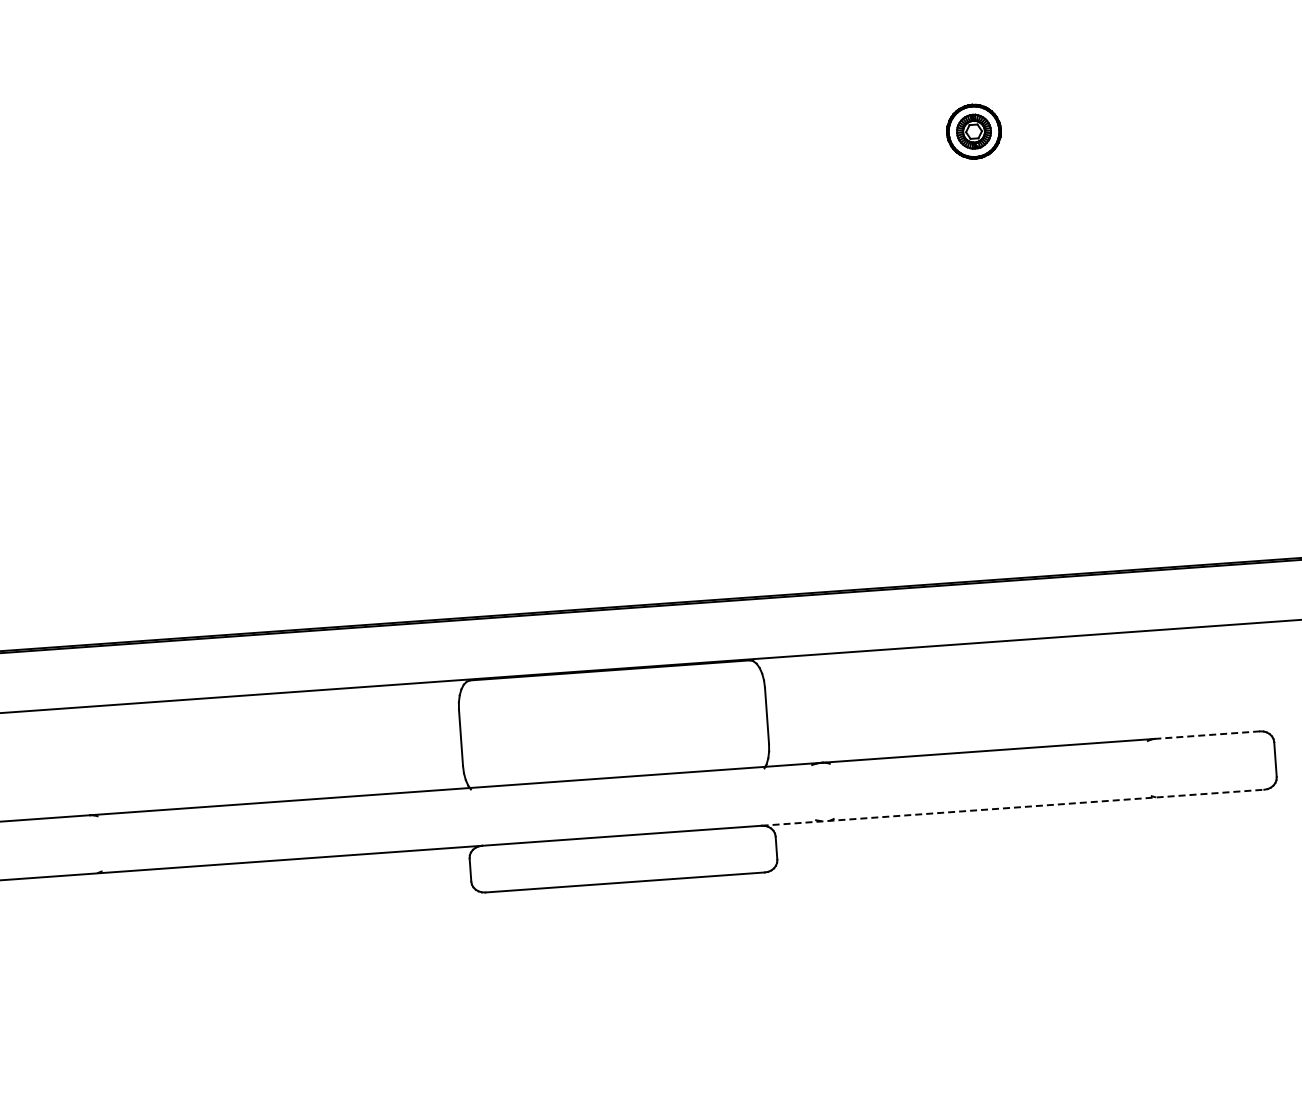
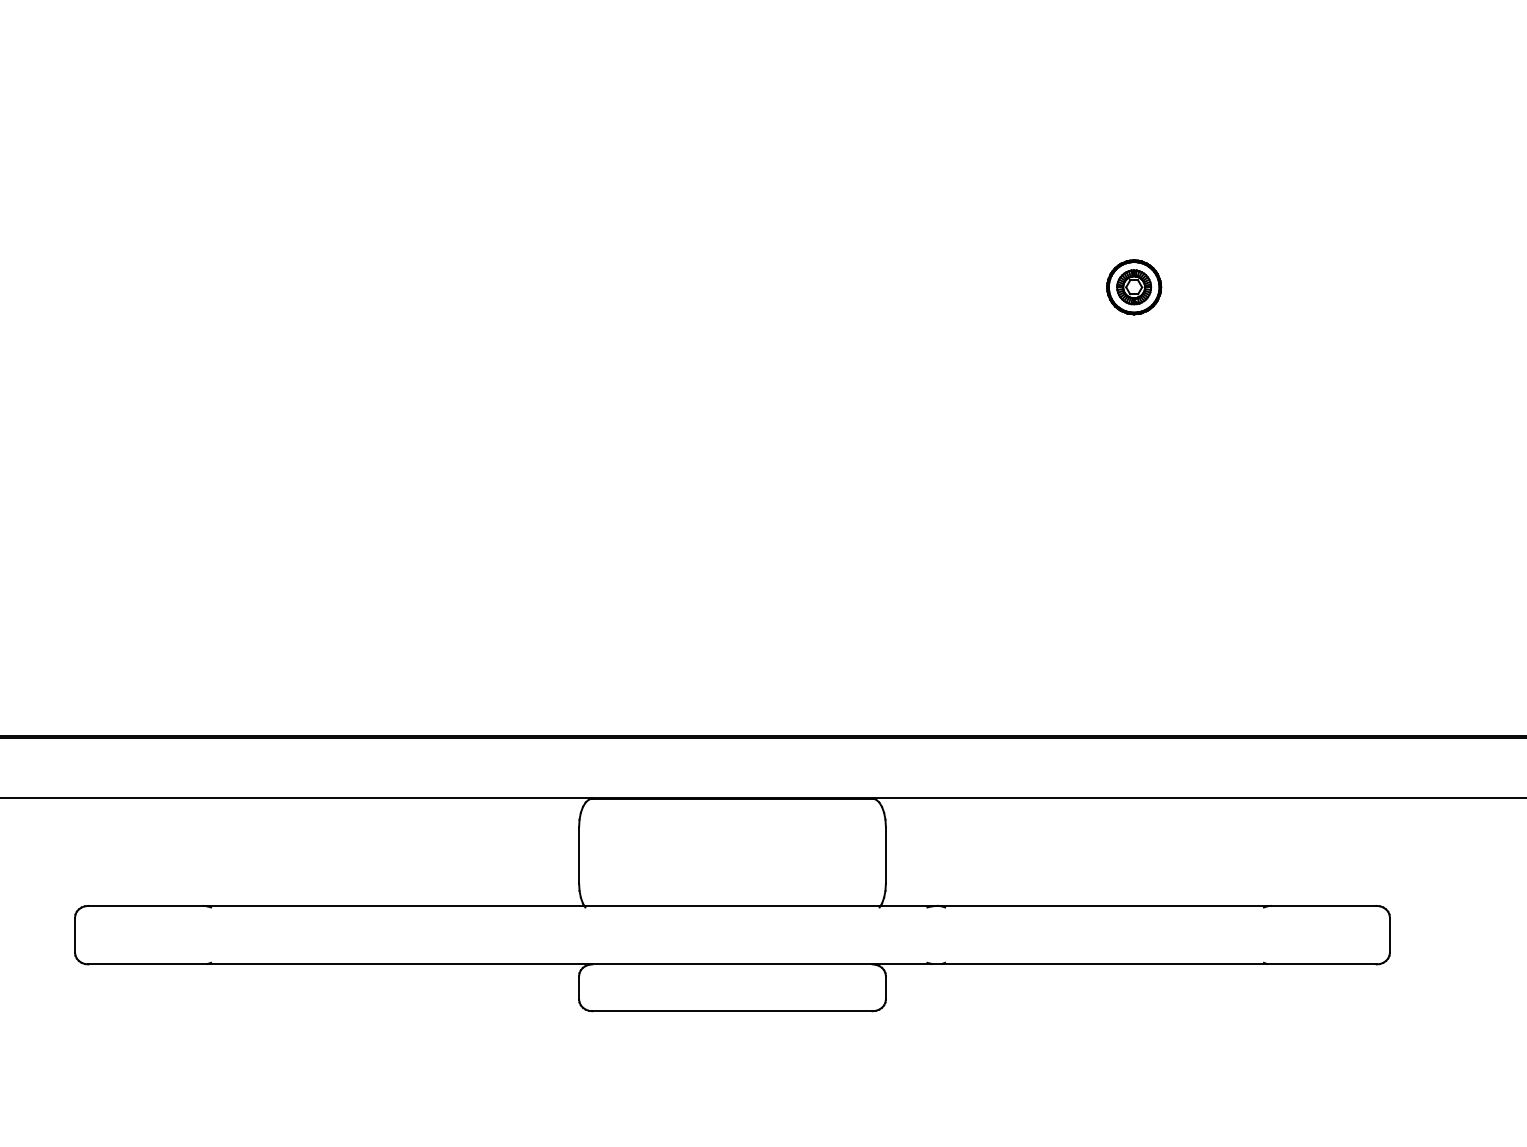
line: (1208, 734) -> (1324, 905), dashed -> solid
line: (1013, 807) -> (1125, 964), dashed -> solid

